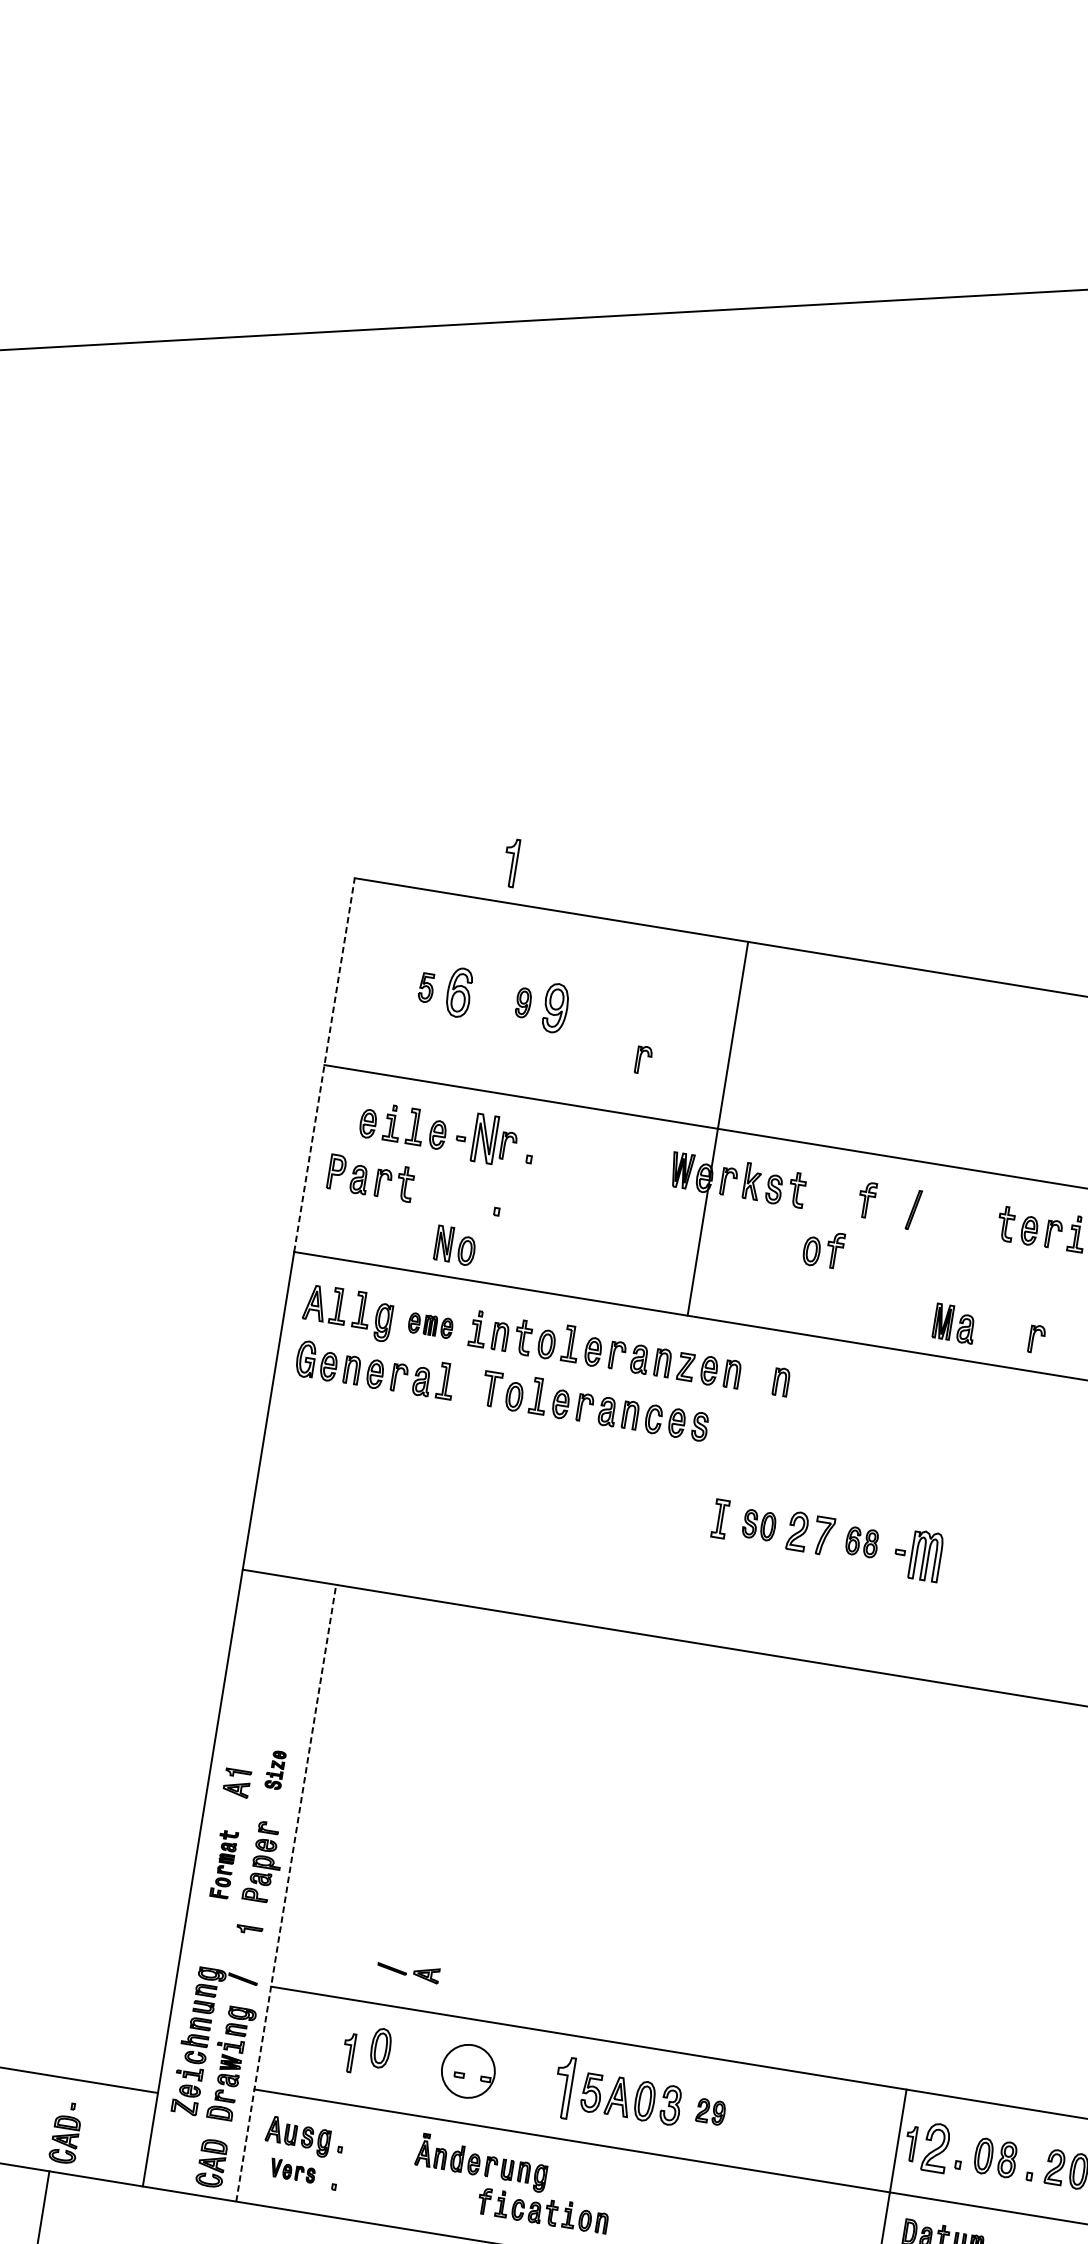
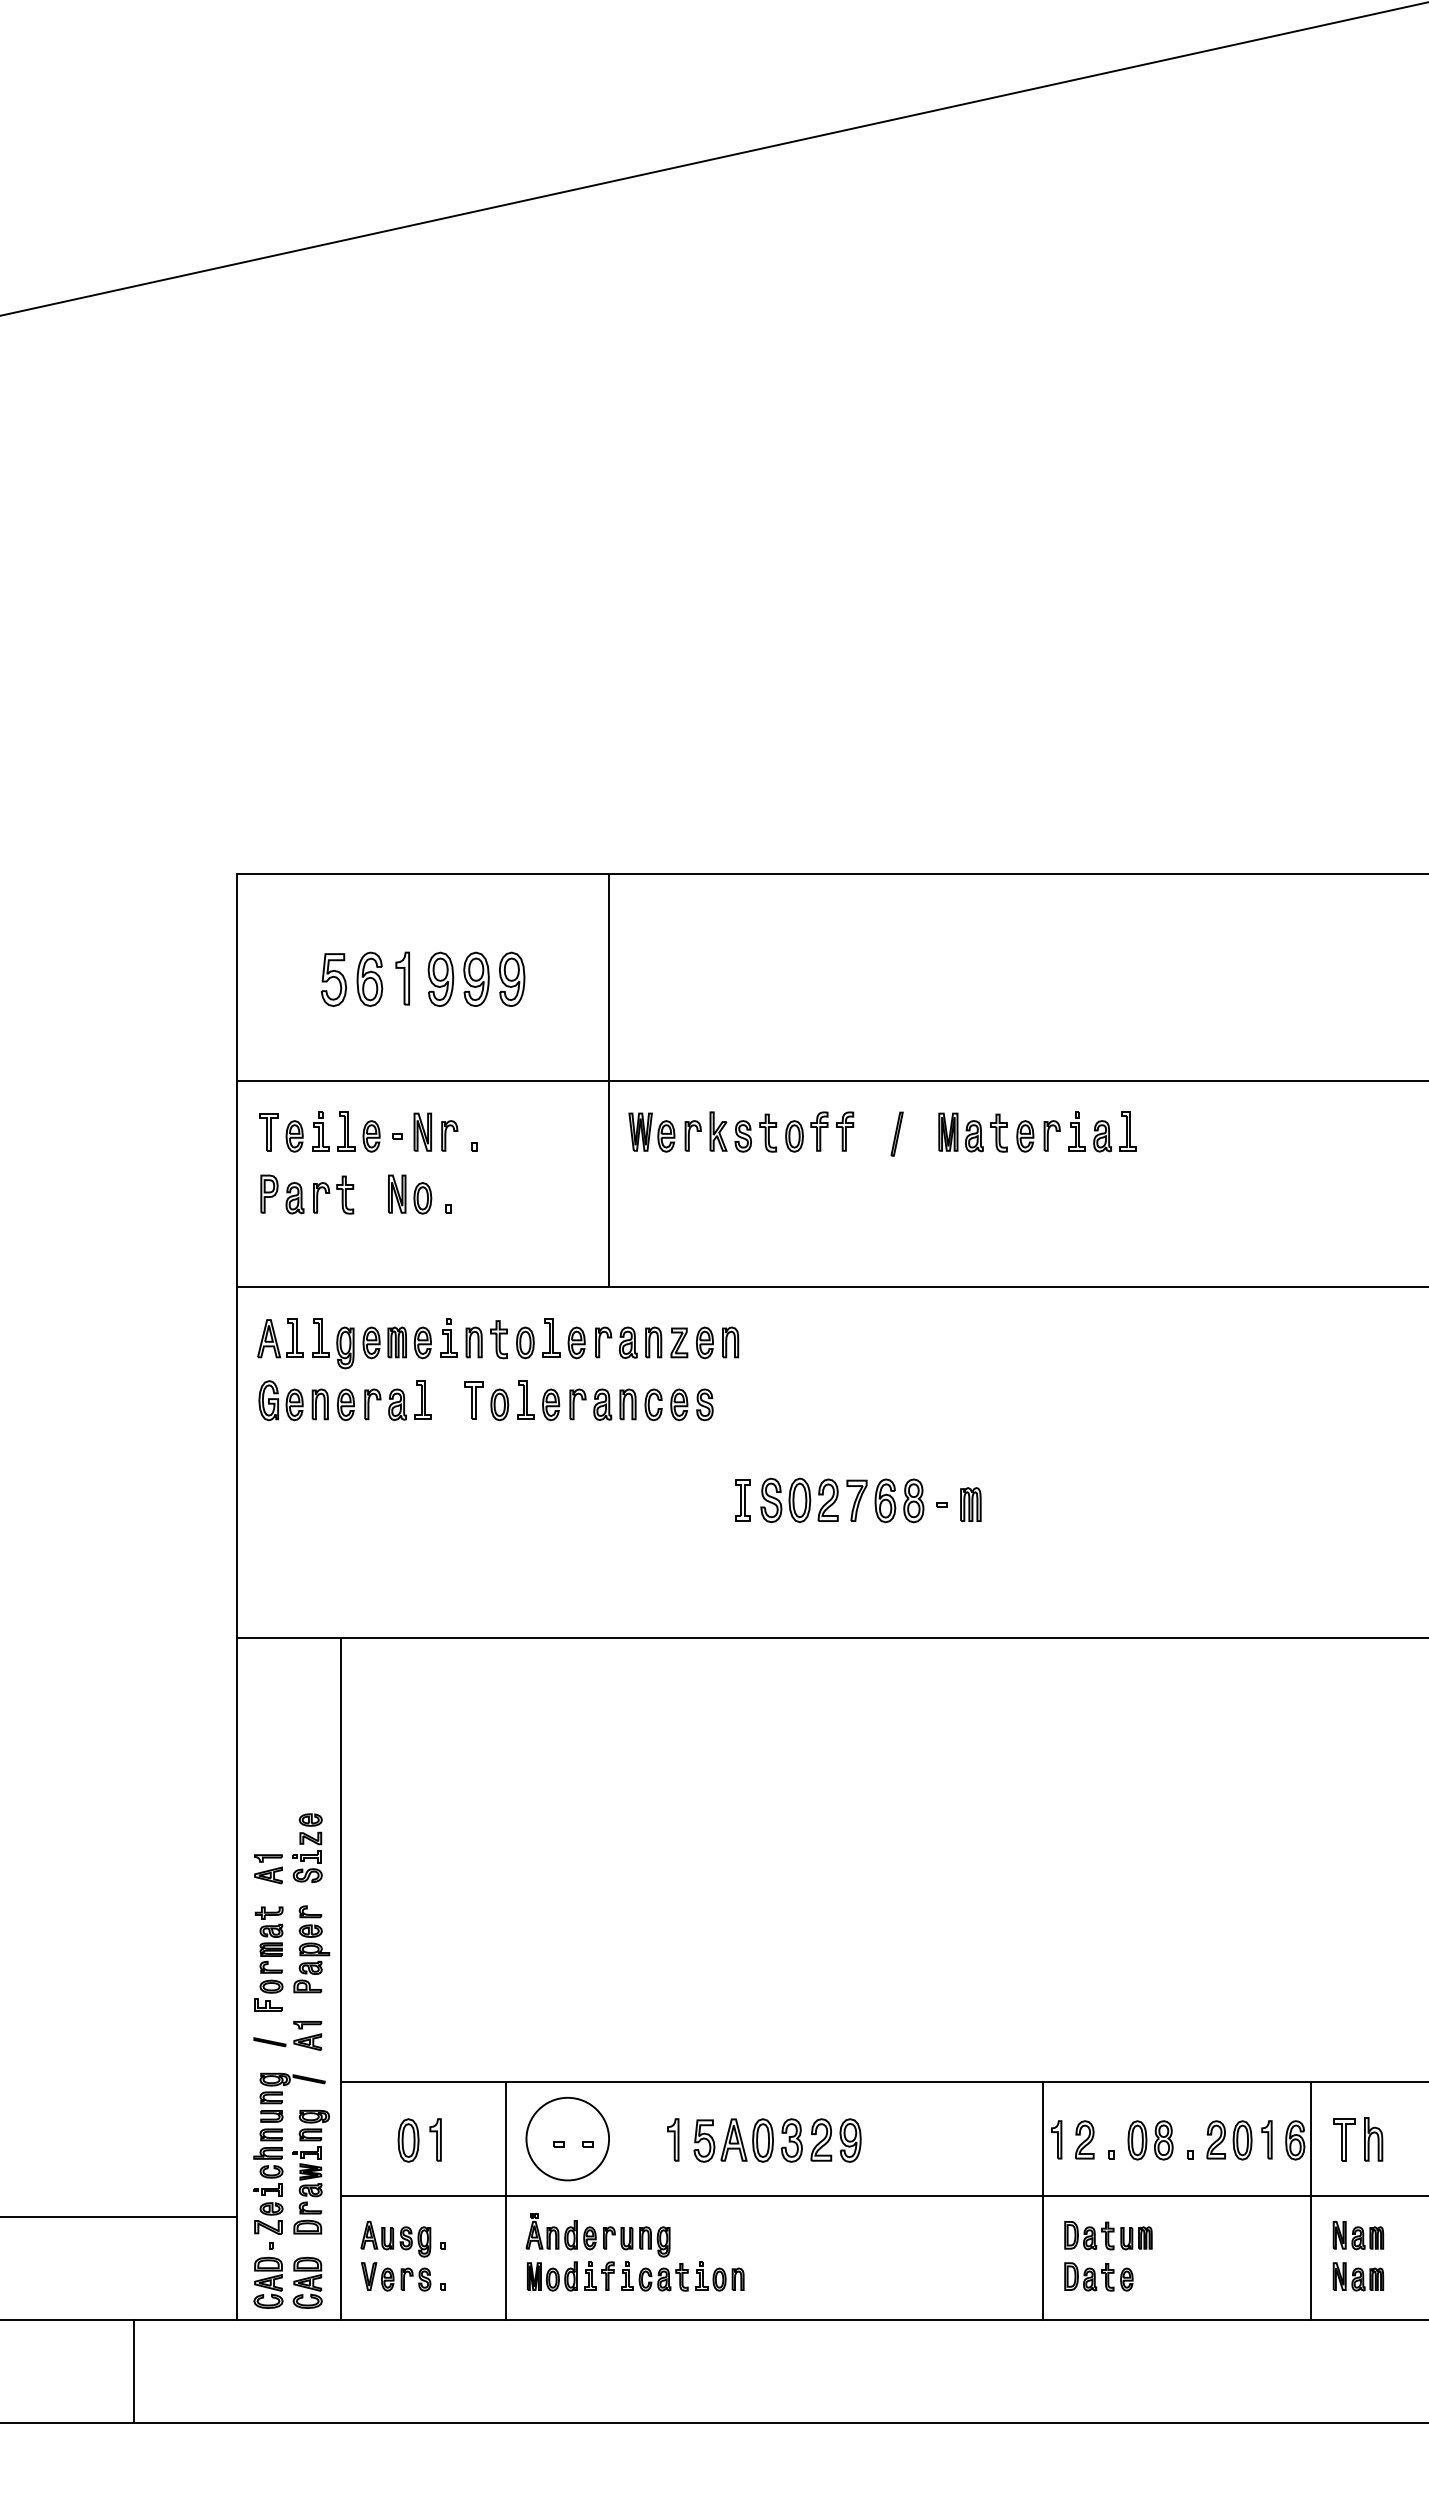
part: (510, 862) -> (402, 978), moved
part: (426, 987) -> (333, 979), size x1.67
part: (523, 1002) -> (440, 978), size x1.67
part: (588, 1012) -> (512, 978), added
part: (643, 1059) -> (579, 1019), removed
line: (324, 1064) -> (237, 1080), dashed -> solid
part: (345, 1116) -> (268, 1132), added
line: (718, 1128) -> (609, 1080), moved
part: (484, 1138) -> (422, 1131), size x0.71
part: (456, 1245) -> (410, 1194), moved
part: (823, 1248) -> (806, 1131), moved
part: (954, 1323) -> (960, 1132), moved
part: (430, 1325) -> (396, 1342), size x1.43
part: (1036, 1338) -> (1051, 1251), removed
part: (781, 1382) -> (784, 1342), removed
part: (759, 1525) -> (785, 1500), size x1.43
part: (862, 1541) -> (899, 1500), size x1.43
part: (925, 1556) -> (970, 1504), size x0.62
part: (275, 1770) -> (307, 1848), size x1.67
part: (223, 1864) -> (268, 1958), size x1.43
line: (286, 1893) -> (340, 1979), dashed -> solid
part: (408, 1970) -> (287, 2041), moved
part: (380, 2048) -> (408, 2140), moved
circle: (468, 2070) -> (567, 2138), size x1.43
part: (564, 2087) -> (673, 2139), size x0.62
part: (710, 2111) -> (835, 2140), size x1.67
line: (403, 2117) -> (505, 2200), added
part: (66, 2132) -> (268, 2275), moved
part: (936, 2147) -> (1084, 2139), size x0.71
part: (293, 2170) -> (396, 2276), size x1.43
part: (442, 2194) -> (561, 2276), added

